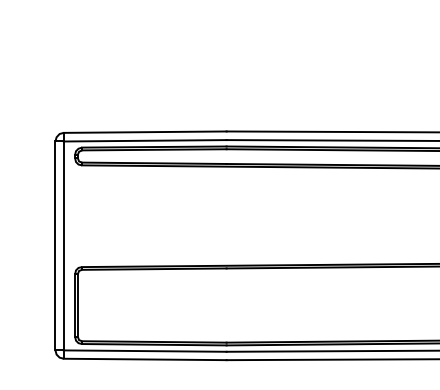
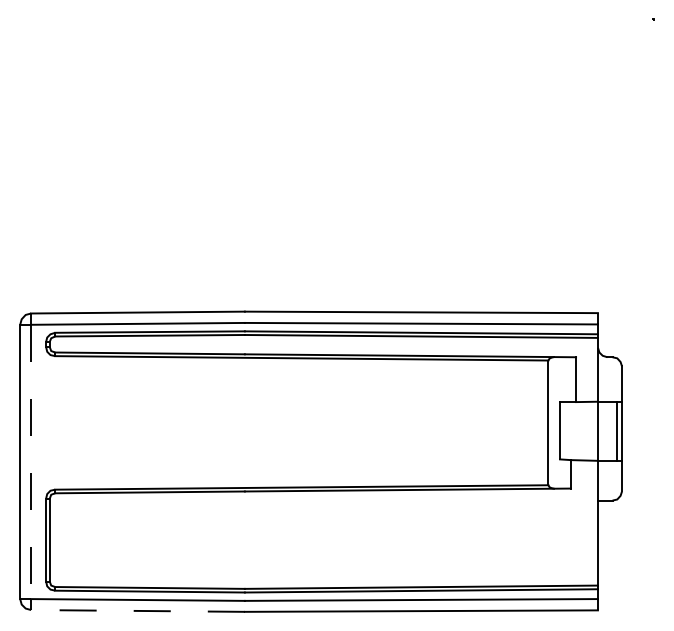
line: (64, 246) -> (31, 462), solid -> dashed
line: (145, 359) -> (138, 610), solid -> dashed

